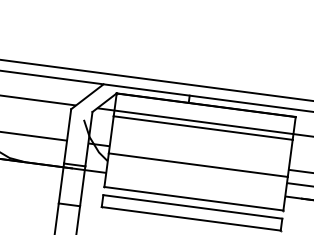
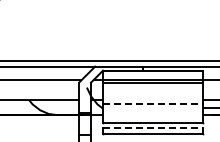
line: (198, 165) -> (153, 104), solid -> dashed
line: (193, 206) -> (153, 127), solid -> dashed

